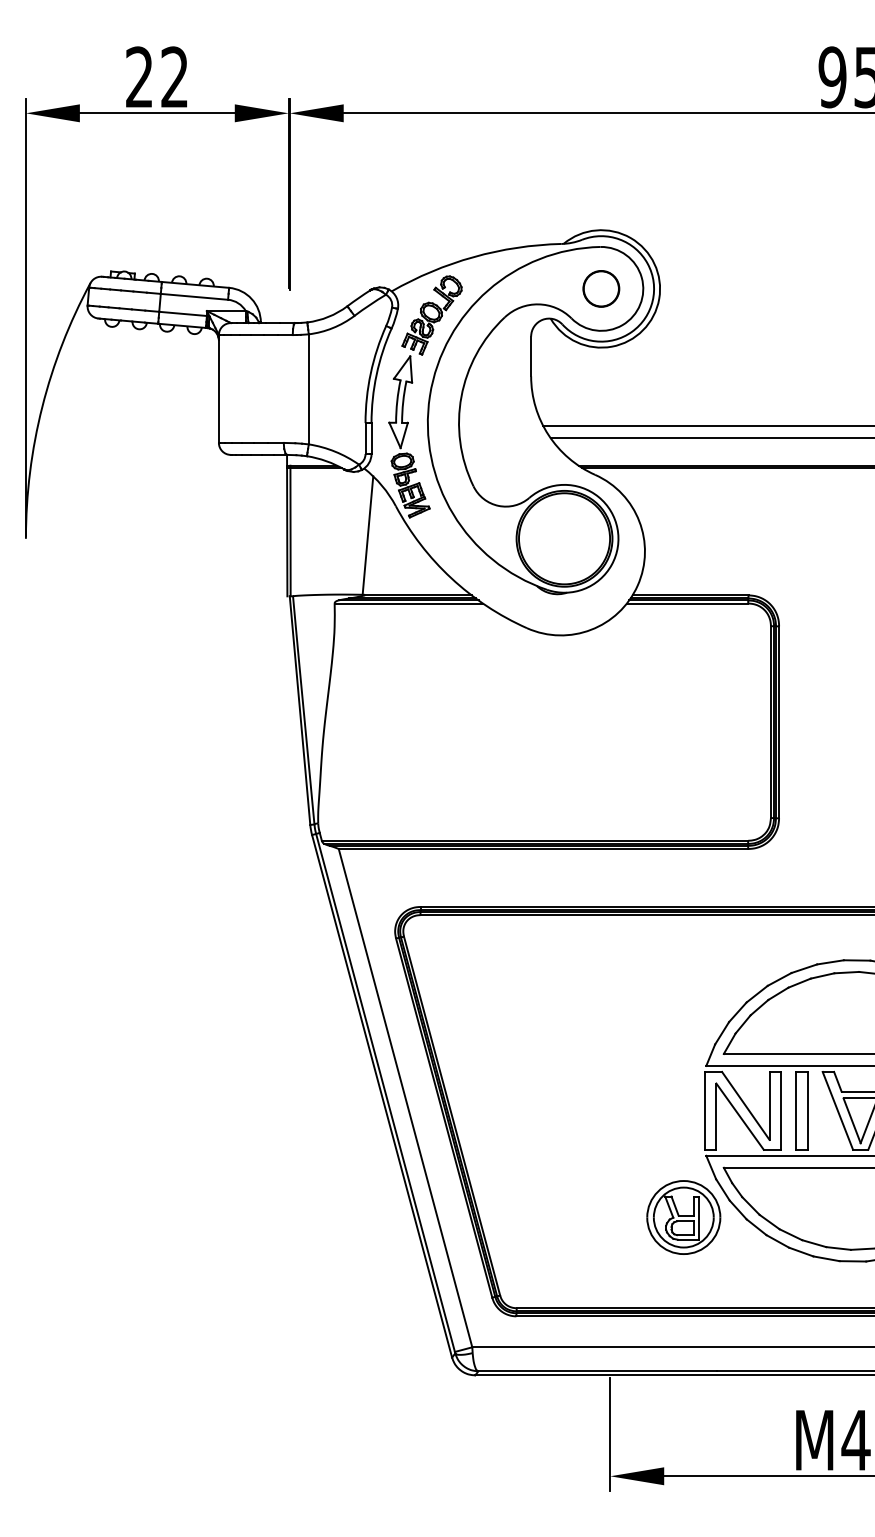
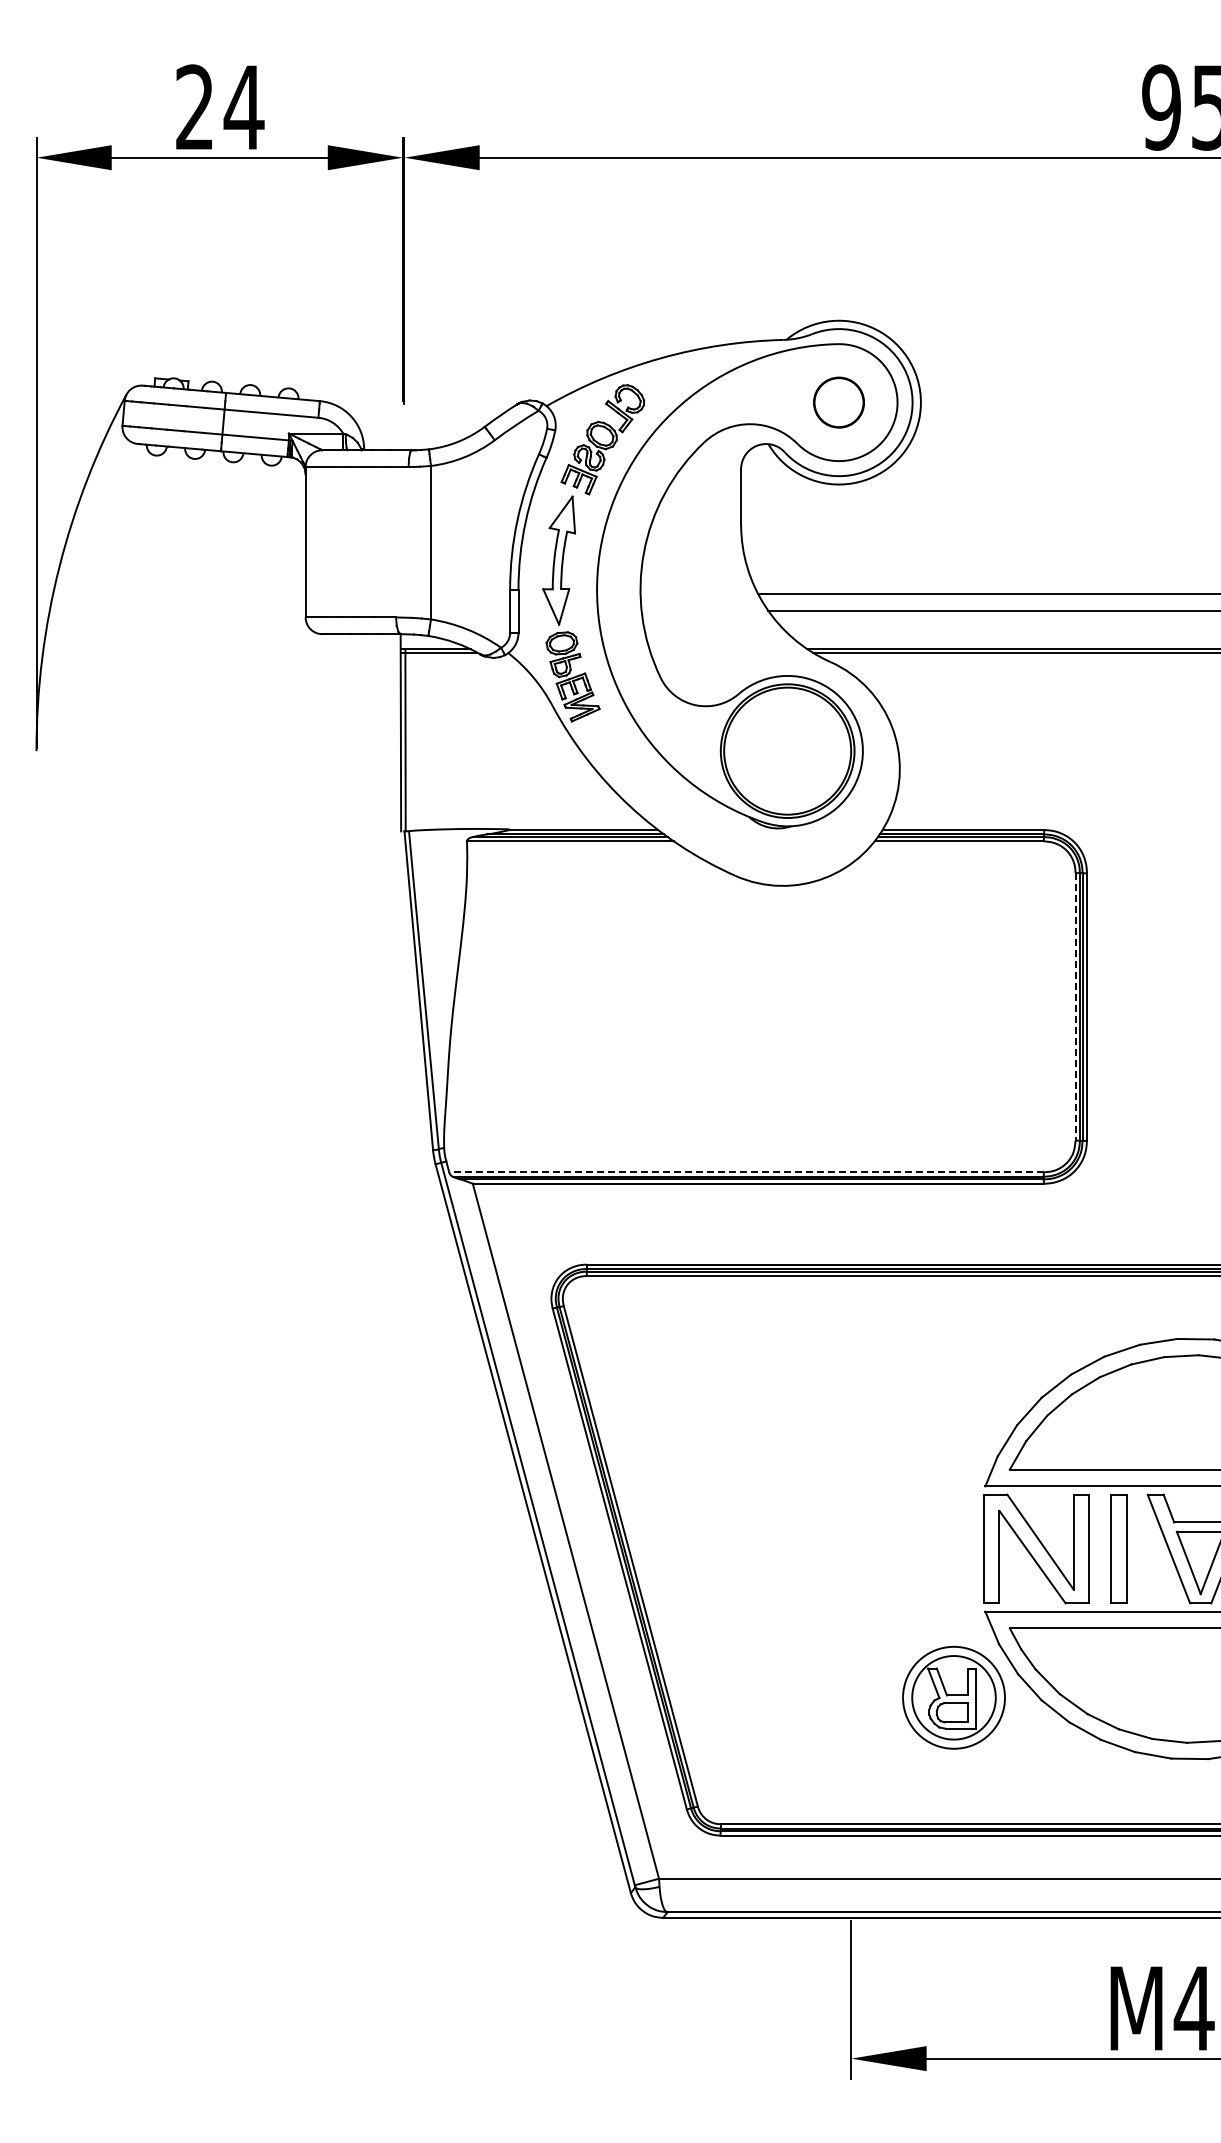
text: (174, 76) -> (243, 106), 22 -> 24
line: (367, 535) -> (513, 746), removed
line: (770, 721) -> (1075, 1006), solid -> dashed
line: (535, 840) -> (746, 1172), solid -> dashed

